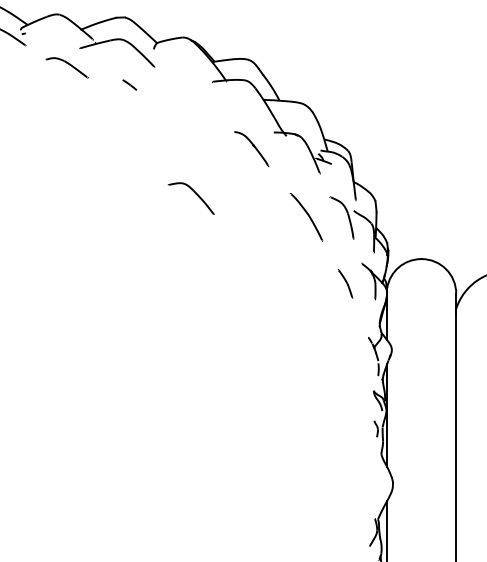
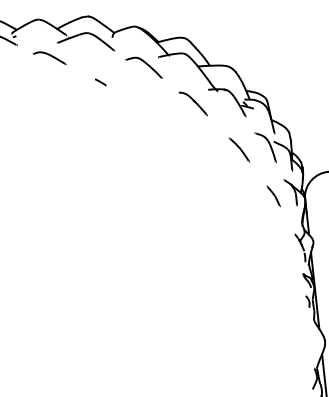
line: (129, 84) -> (100, 82), moved
part: (194, 193) -> (145, 64), moved
part: (306, 216) -> (239, 149), size x0.71

